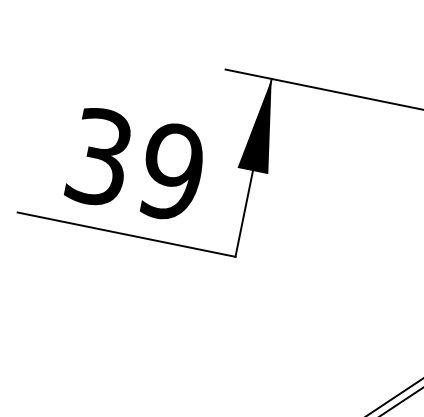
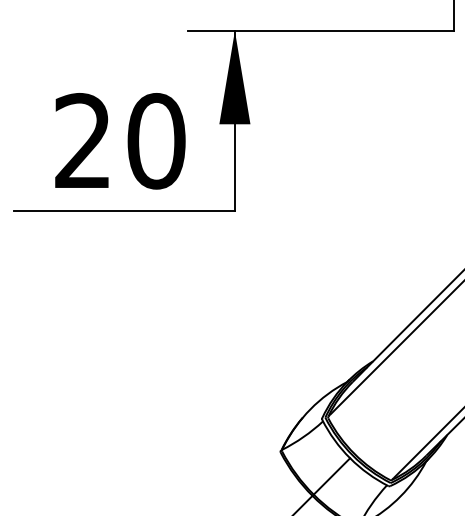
text: (136, 165) -> (120, 141), 39 -> 20

